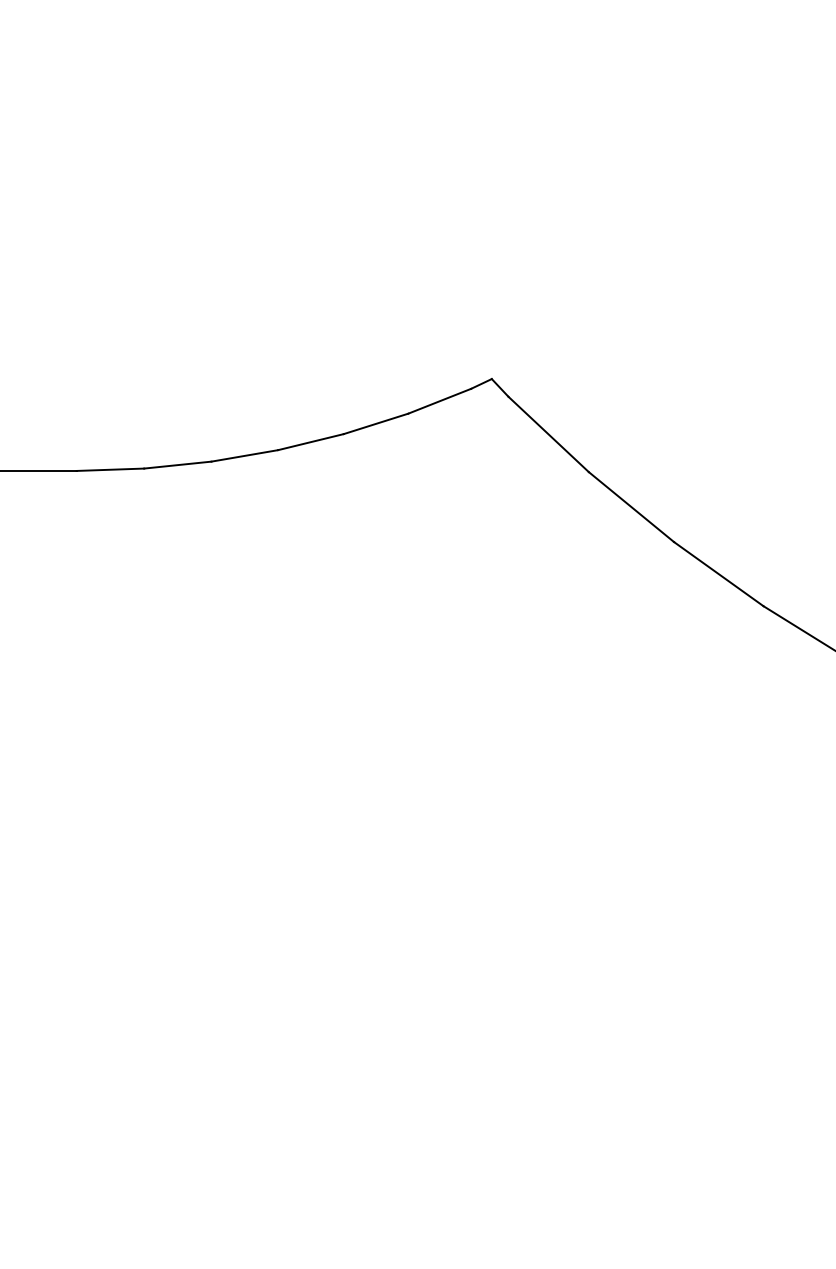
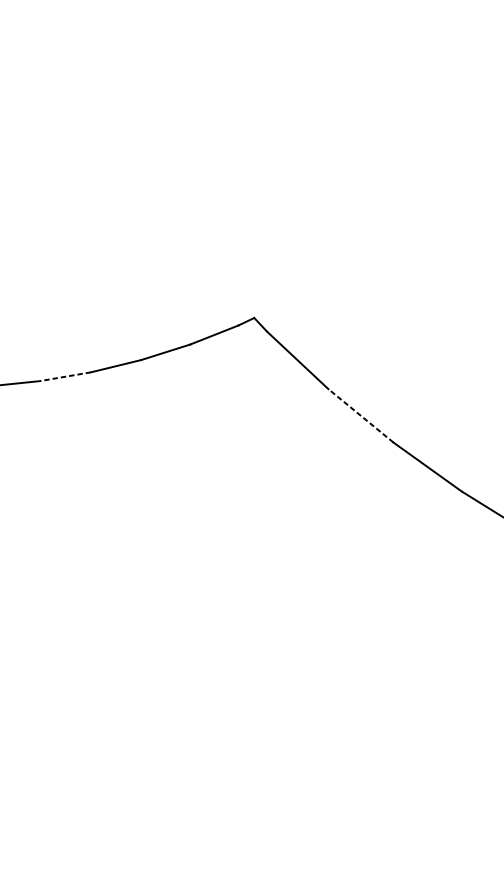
line: (244, 455) -> (65, 376), solid -> dashed
line: (631, 506) -> (360, 415), solid -> dashed

